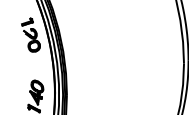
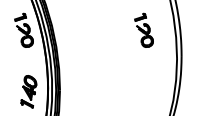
part: (150, 34) -> (143, 29), added

